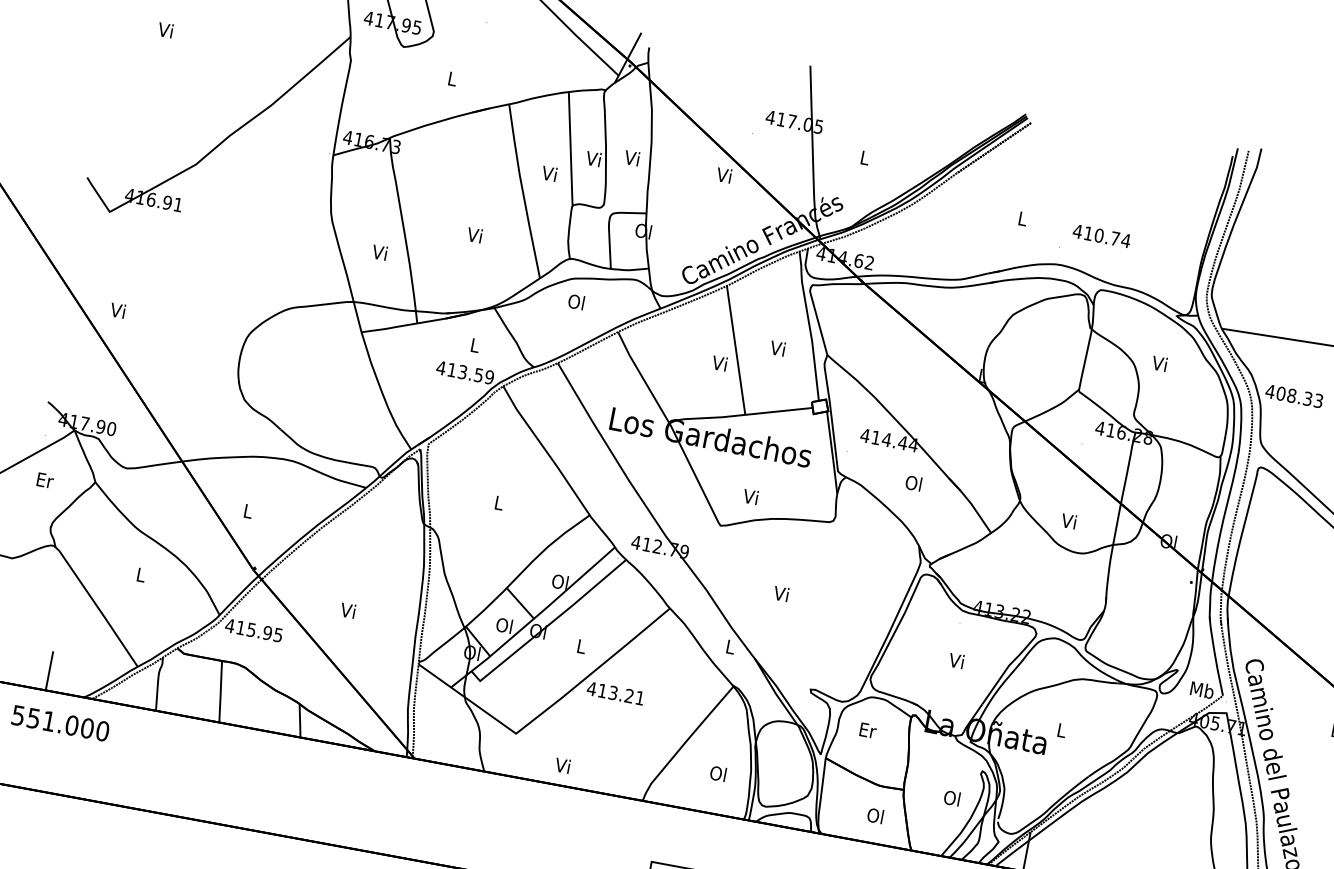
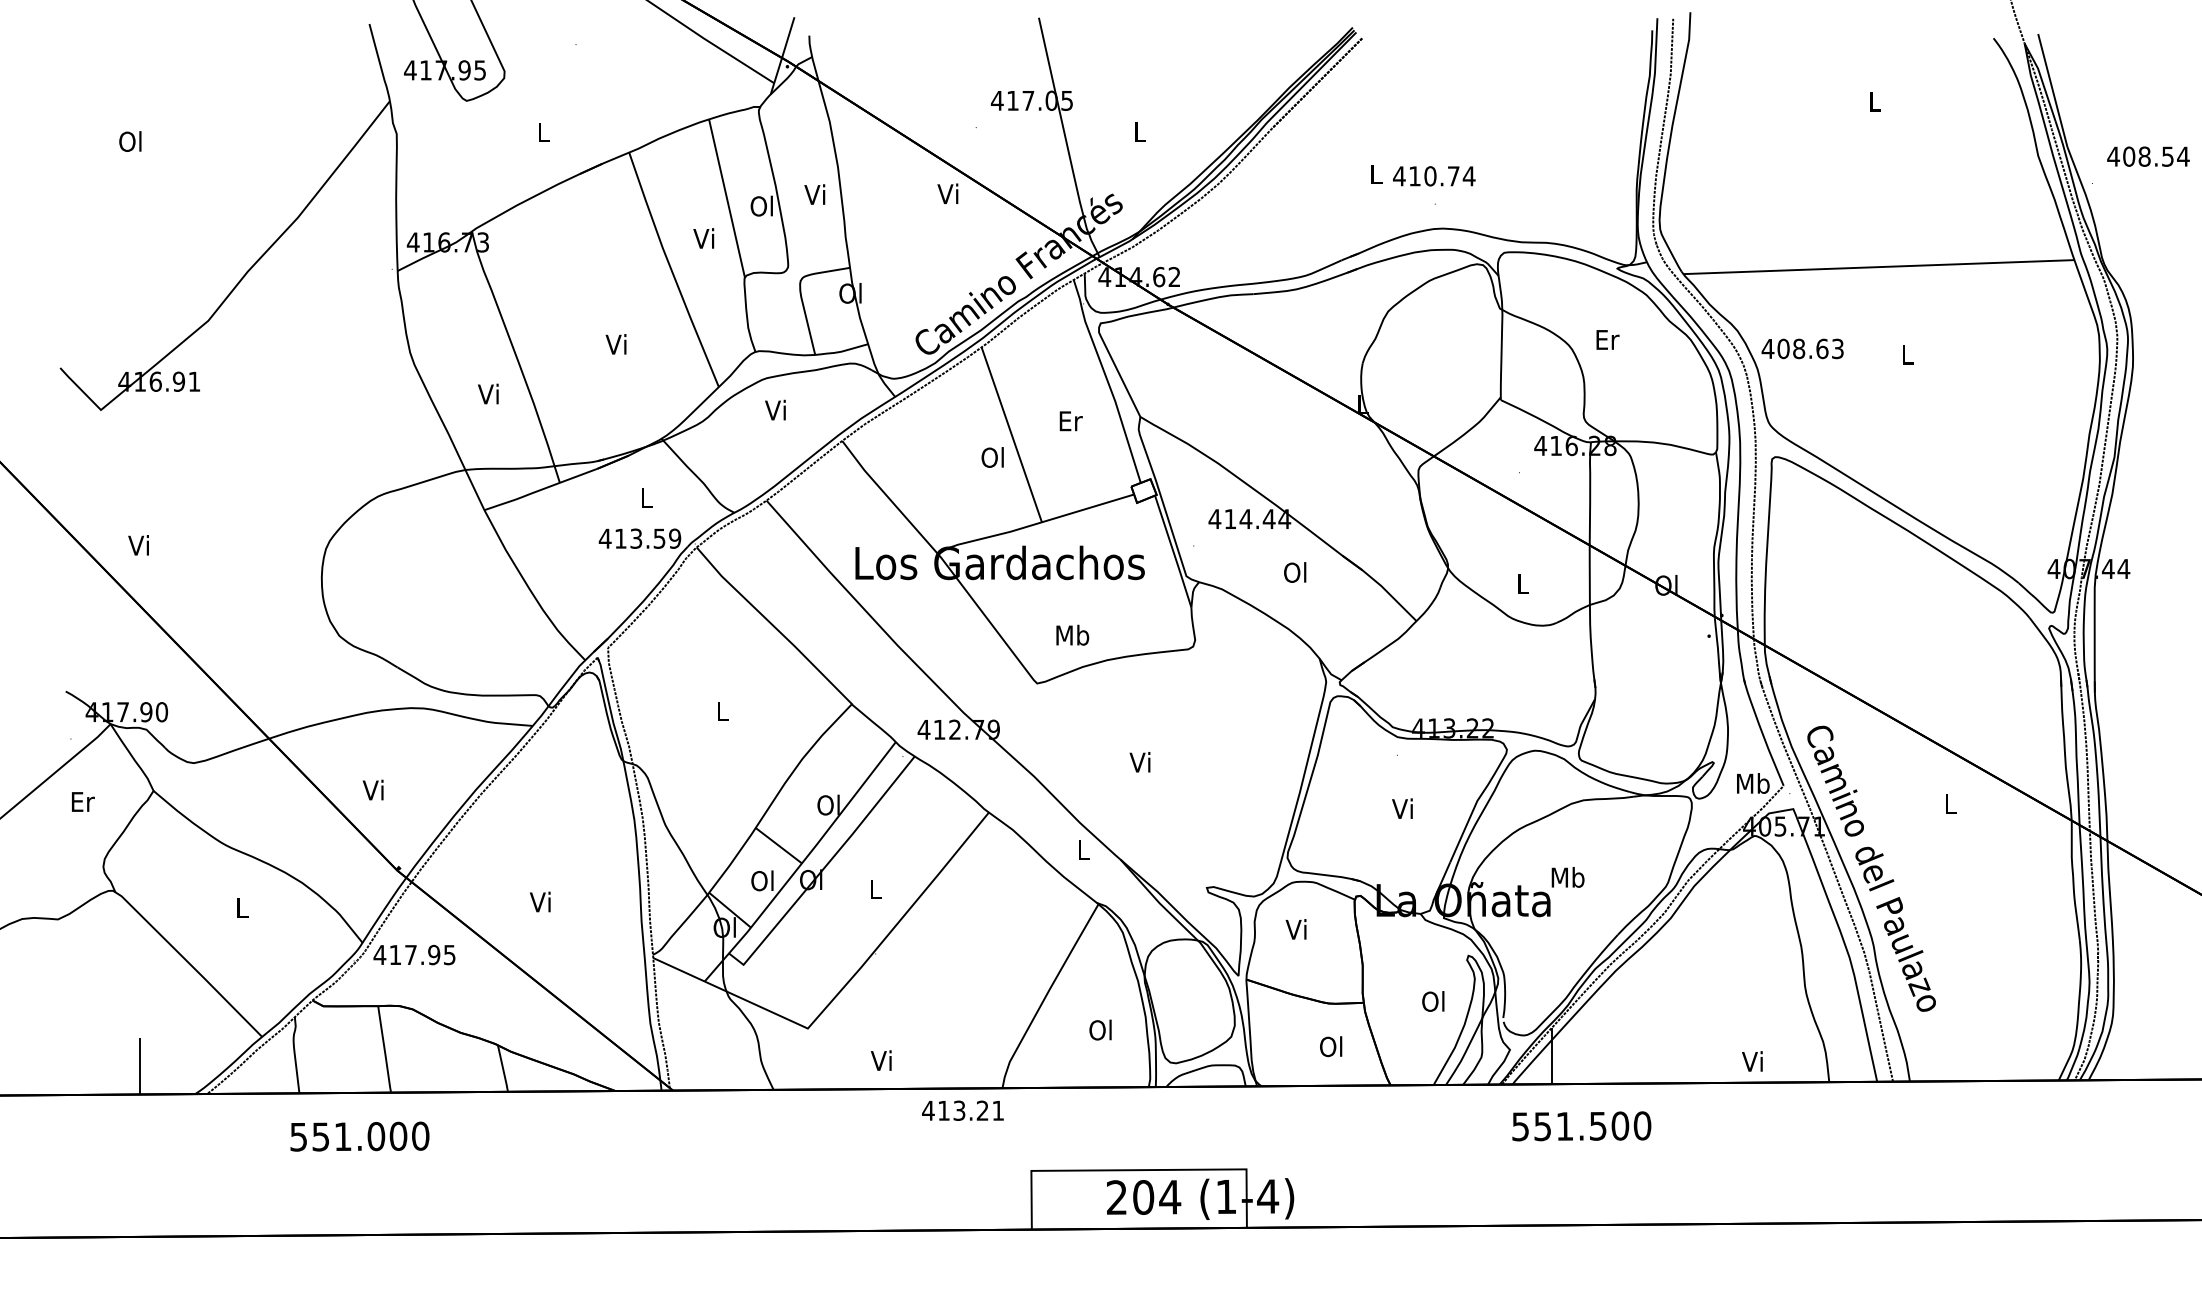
text: (165, 30) -> (130, 141), Vi -> Ol
text: (593, 158) -> (761, 205), Vi -> Ol
text: (1102, 236) -> (1434, 176), moved
text: (576, 301) -> (775, 409), Ol -> Vi
text: (778, 348) -> (1070, 420), Vi -> Er
text: (719, 363) -> (992, 457), Vi -> Ol
text: (1160, 363) -> (1607, 339), Vi -> Er
text: (1308, 398) -> (1822, 348), 408.33 -> 408.63
text: (751, 496) -> (1072, 634), Vi -> Mb
text: (246, 510) -> (372, 789), L -> Vi
text: (1068, 521) -> (1521, 583), Vi -> L
text: (251, 630) -> (410, 955), 415.95 -> 417.95
text: (615, 693) -> (962, 1110), moved
text: (60, 723) -> (359, 1136), moved
text: (867, 730) -> (1297, 929), Er -> Vi
text: (1061, 730) -> (1567, 877), L -> Mb

